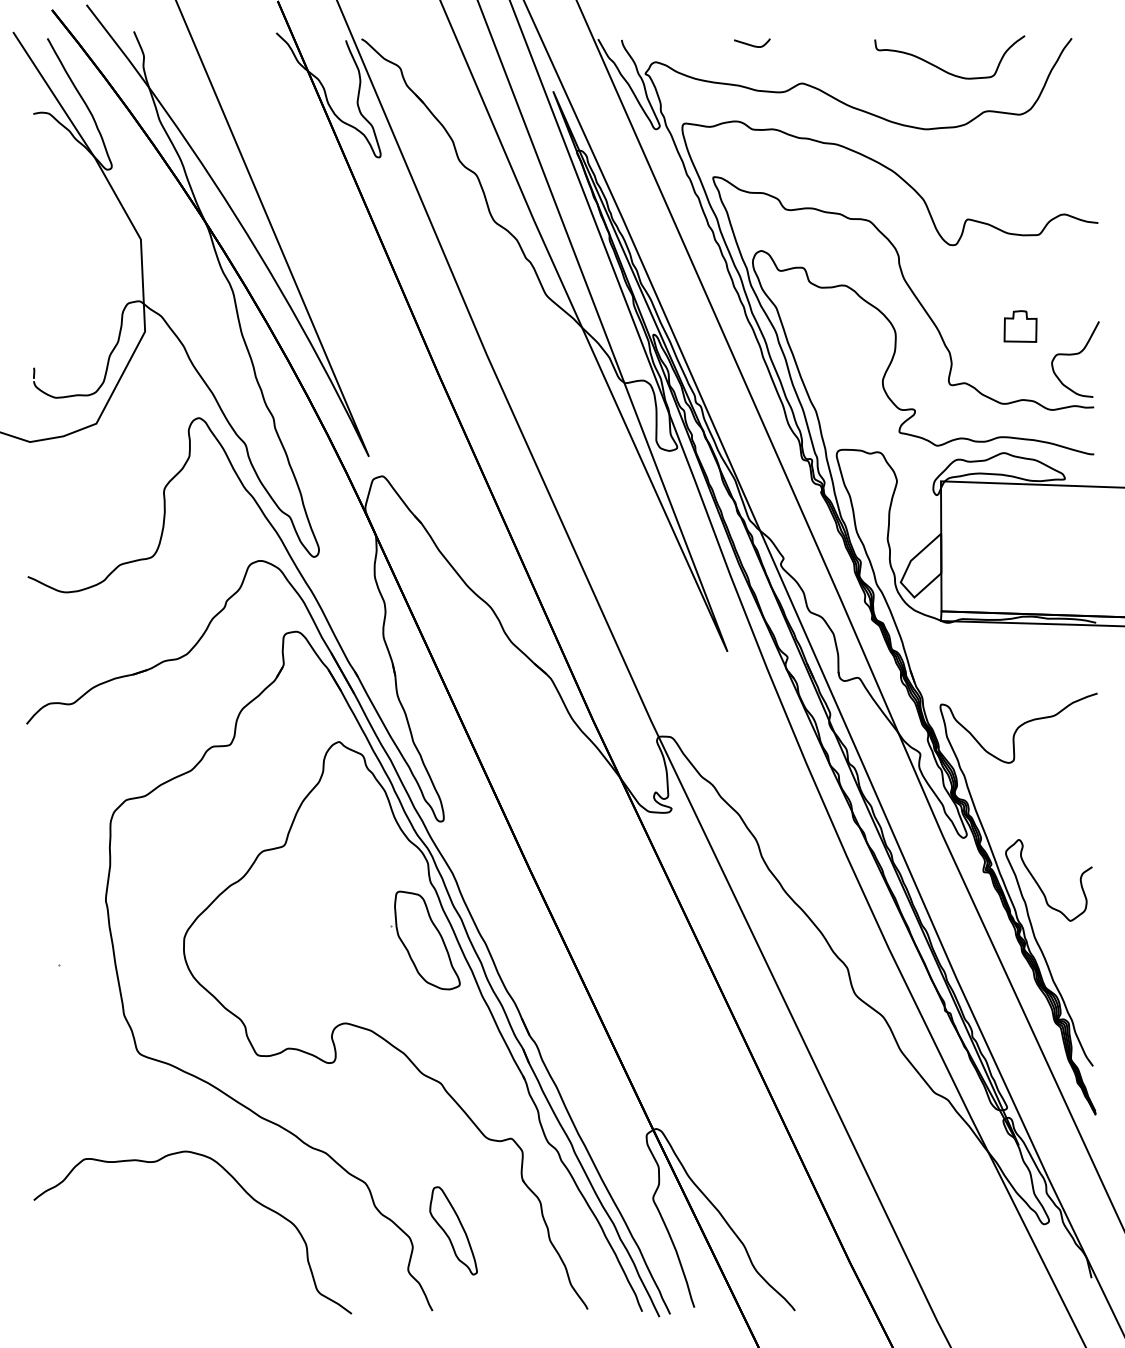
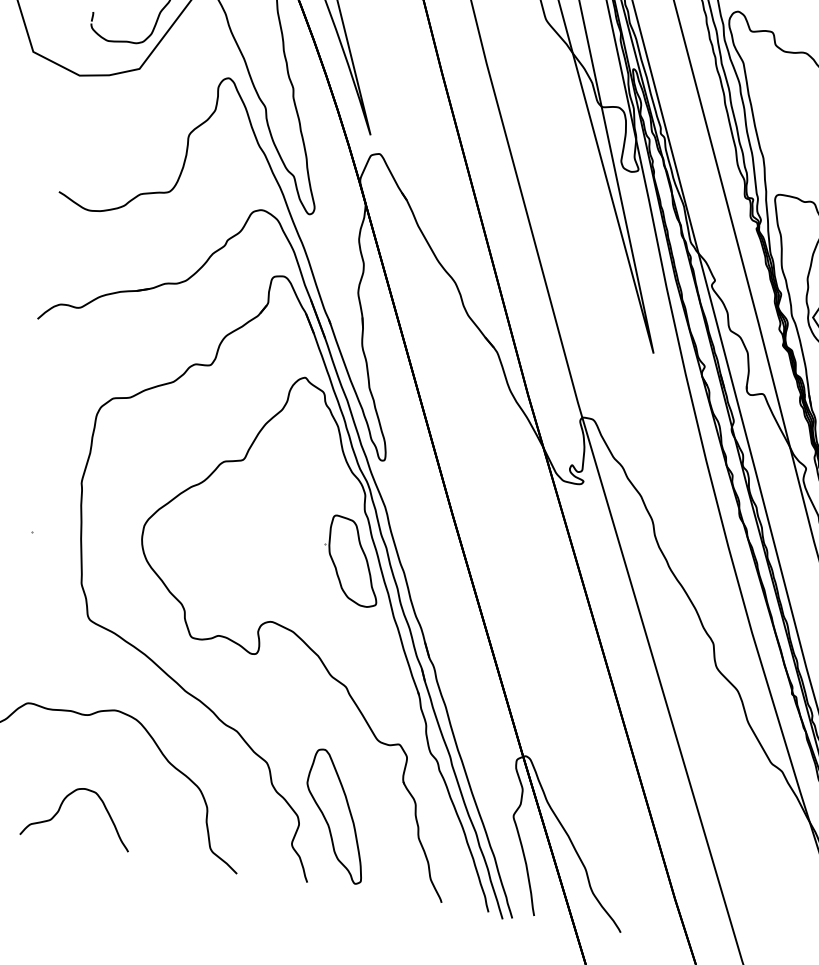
part: (453, 1230) -> (336, 815), size x1.67
curve: (141, 1270) -> (61, 807), added

